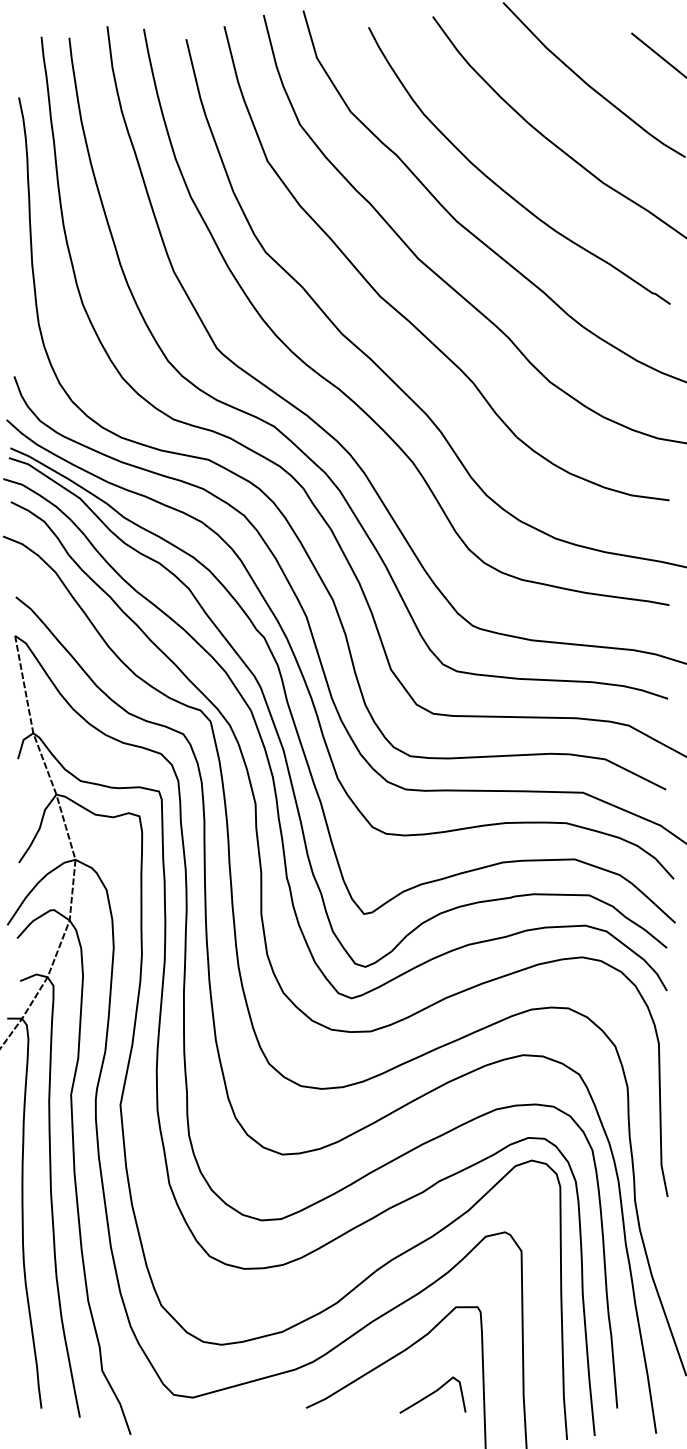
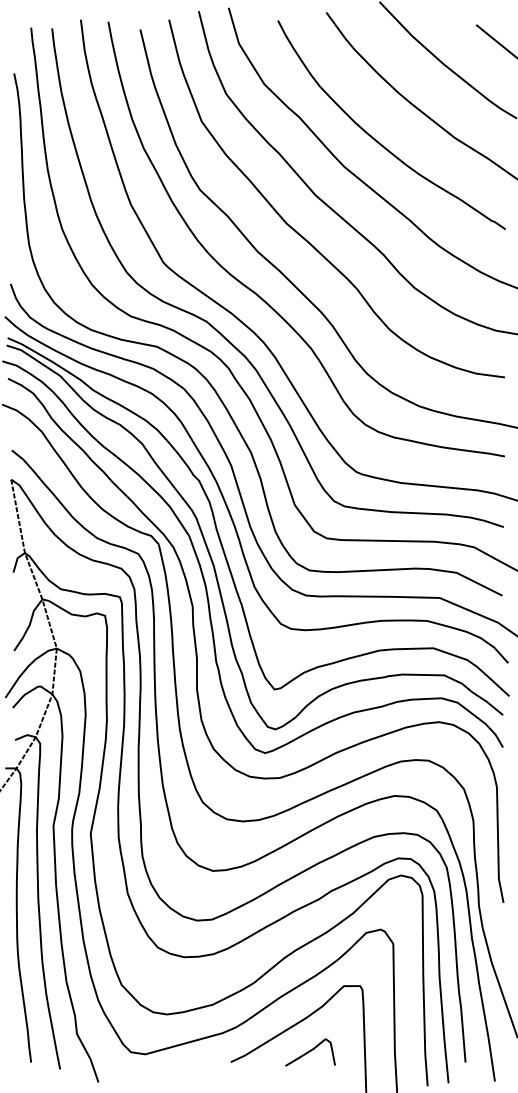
curve: (432, 1393) -> (310, 1051), moved

